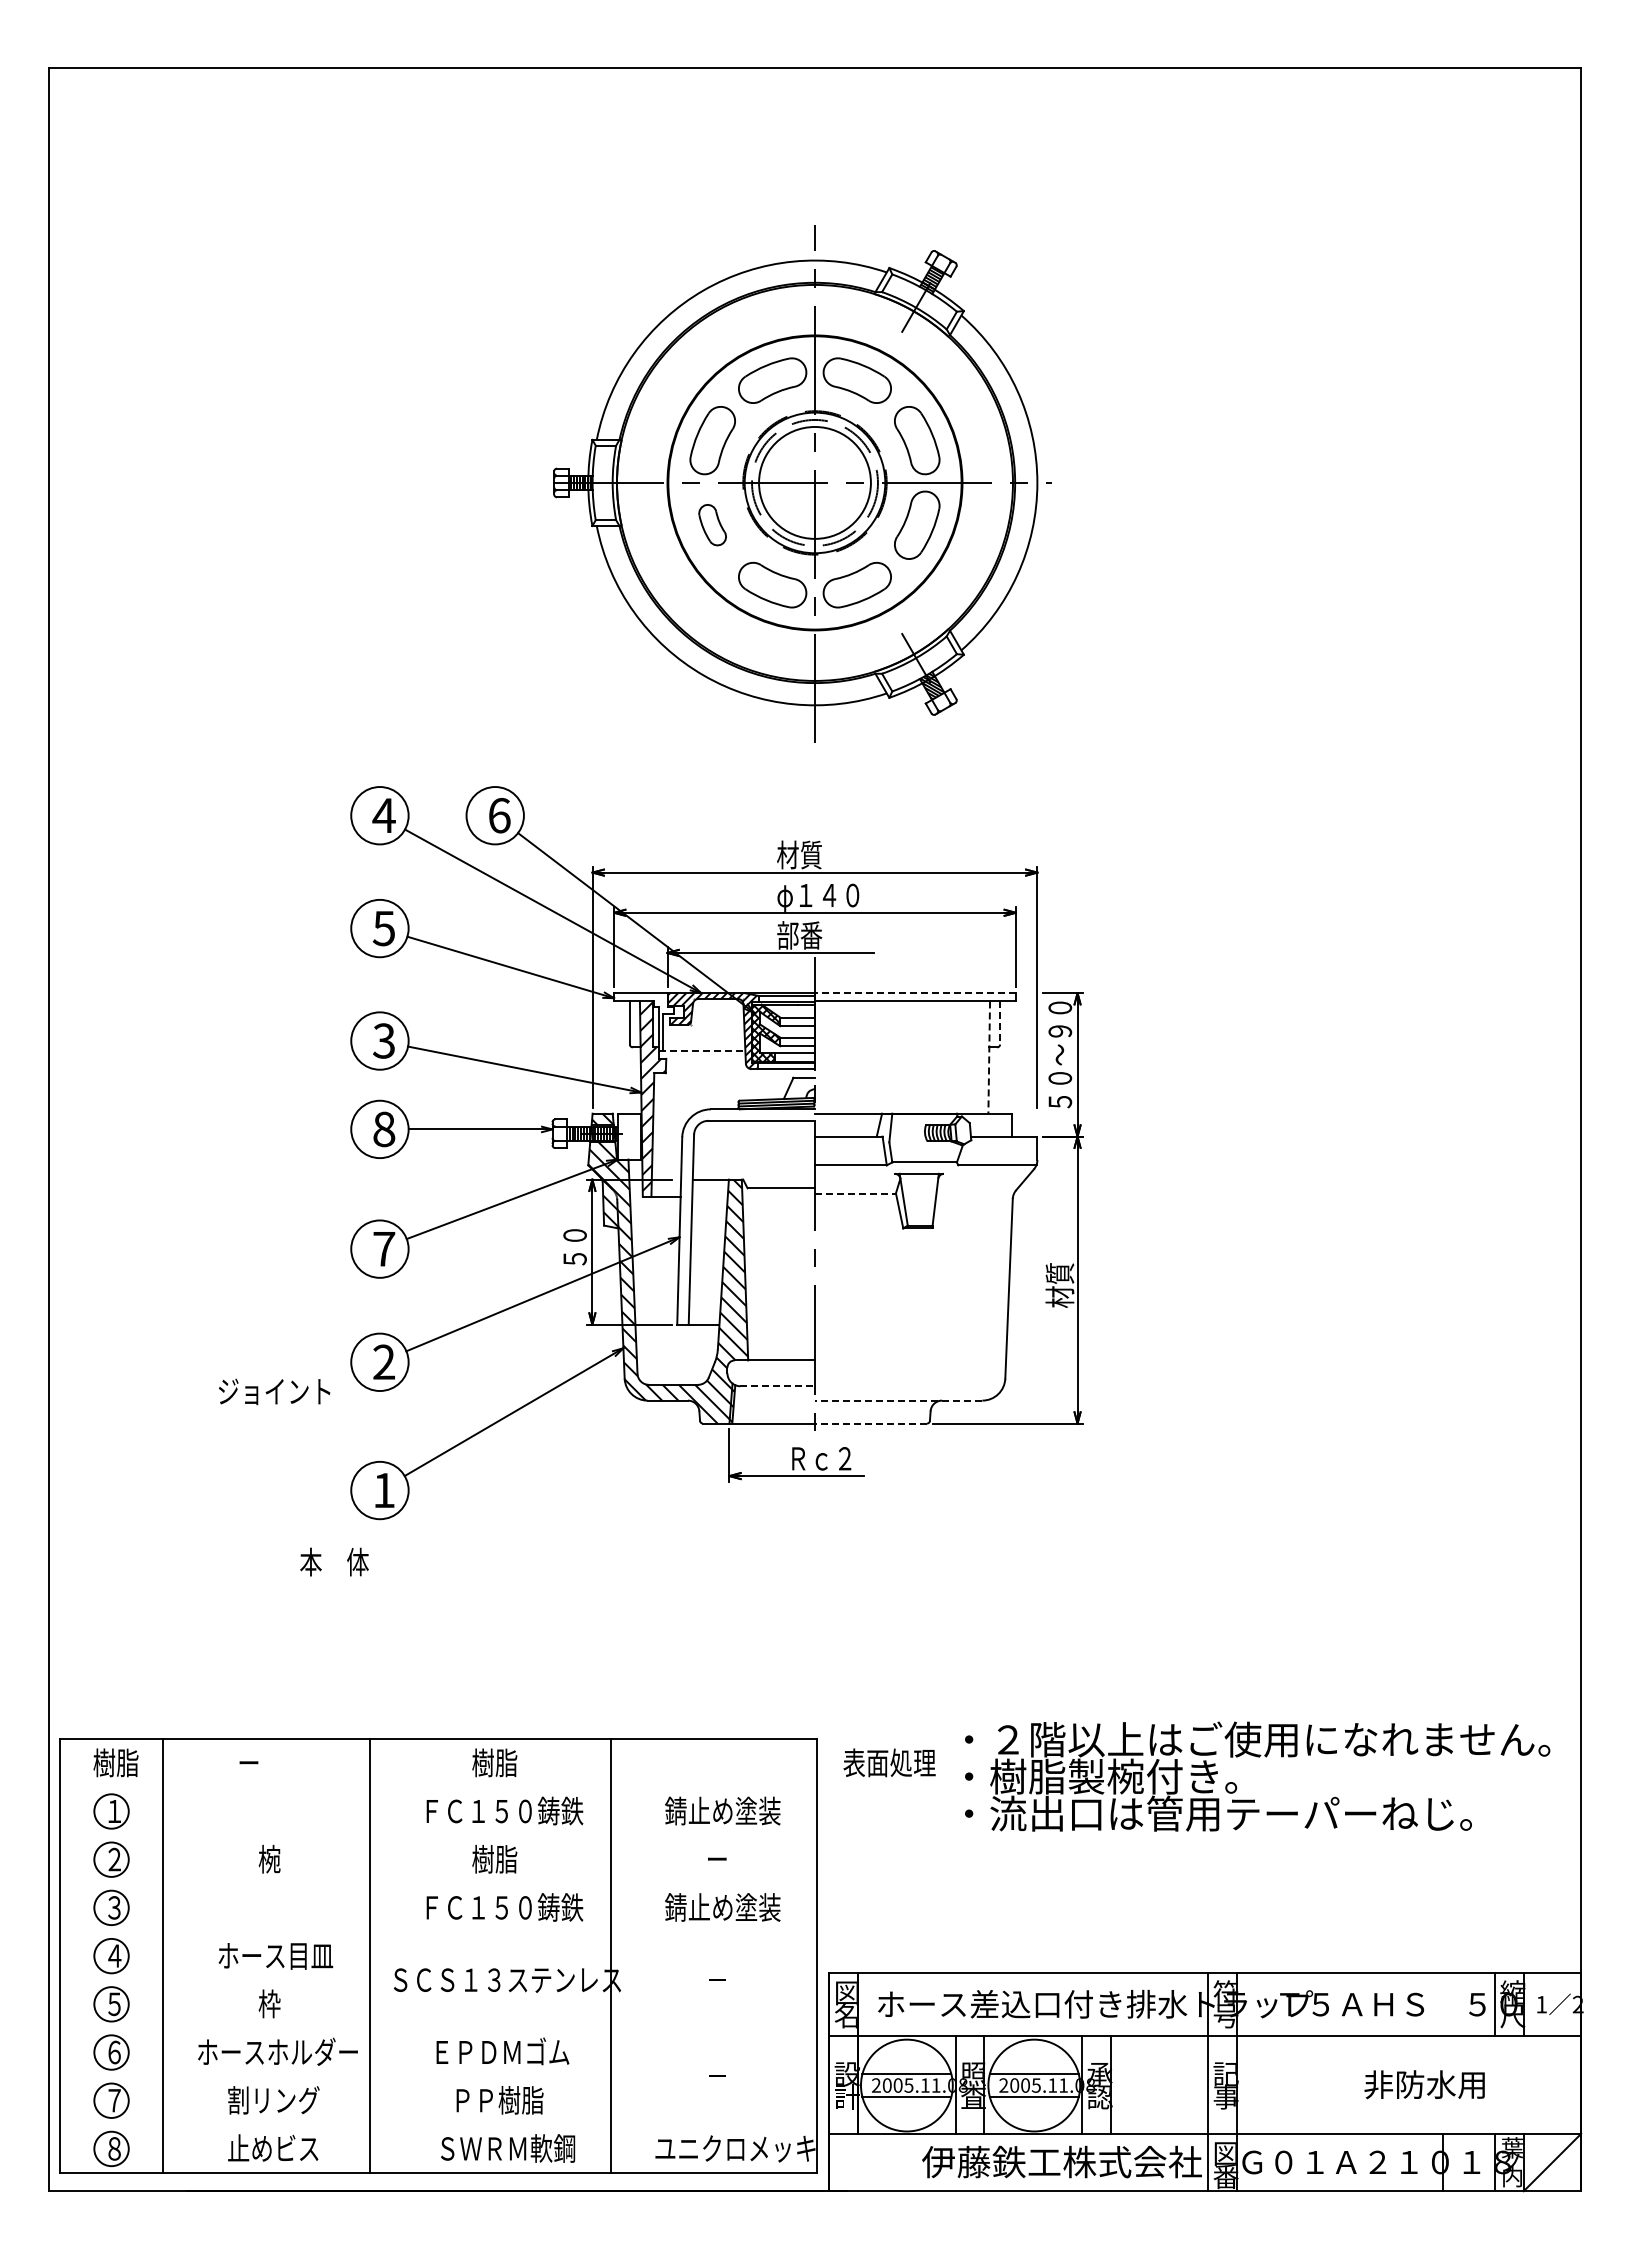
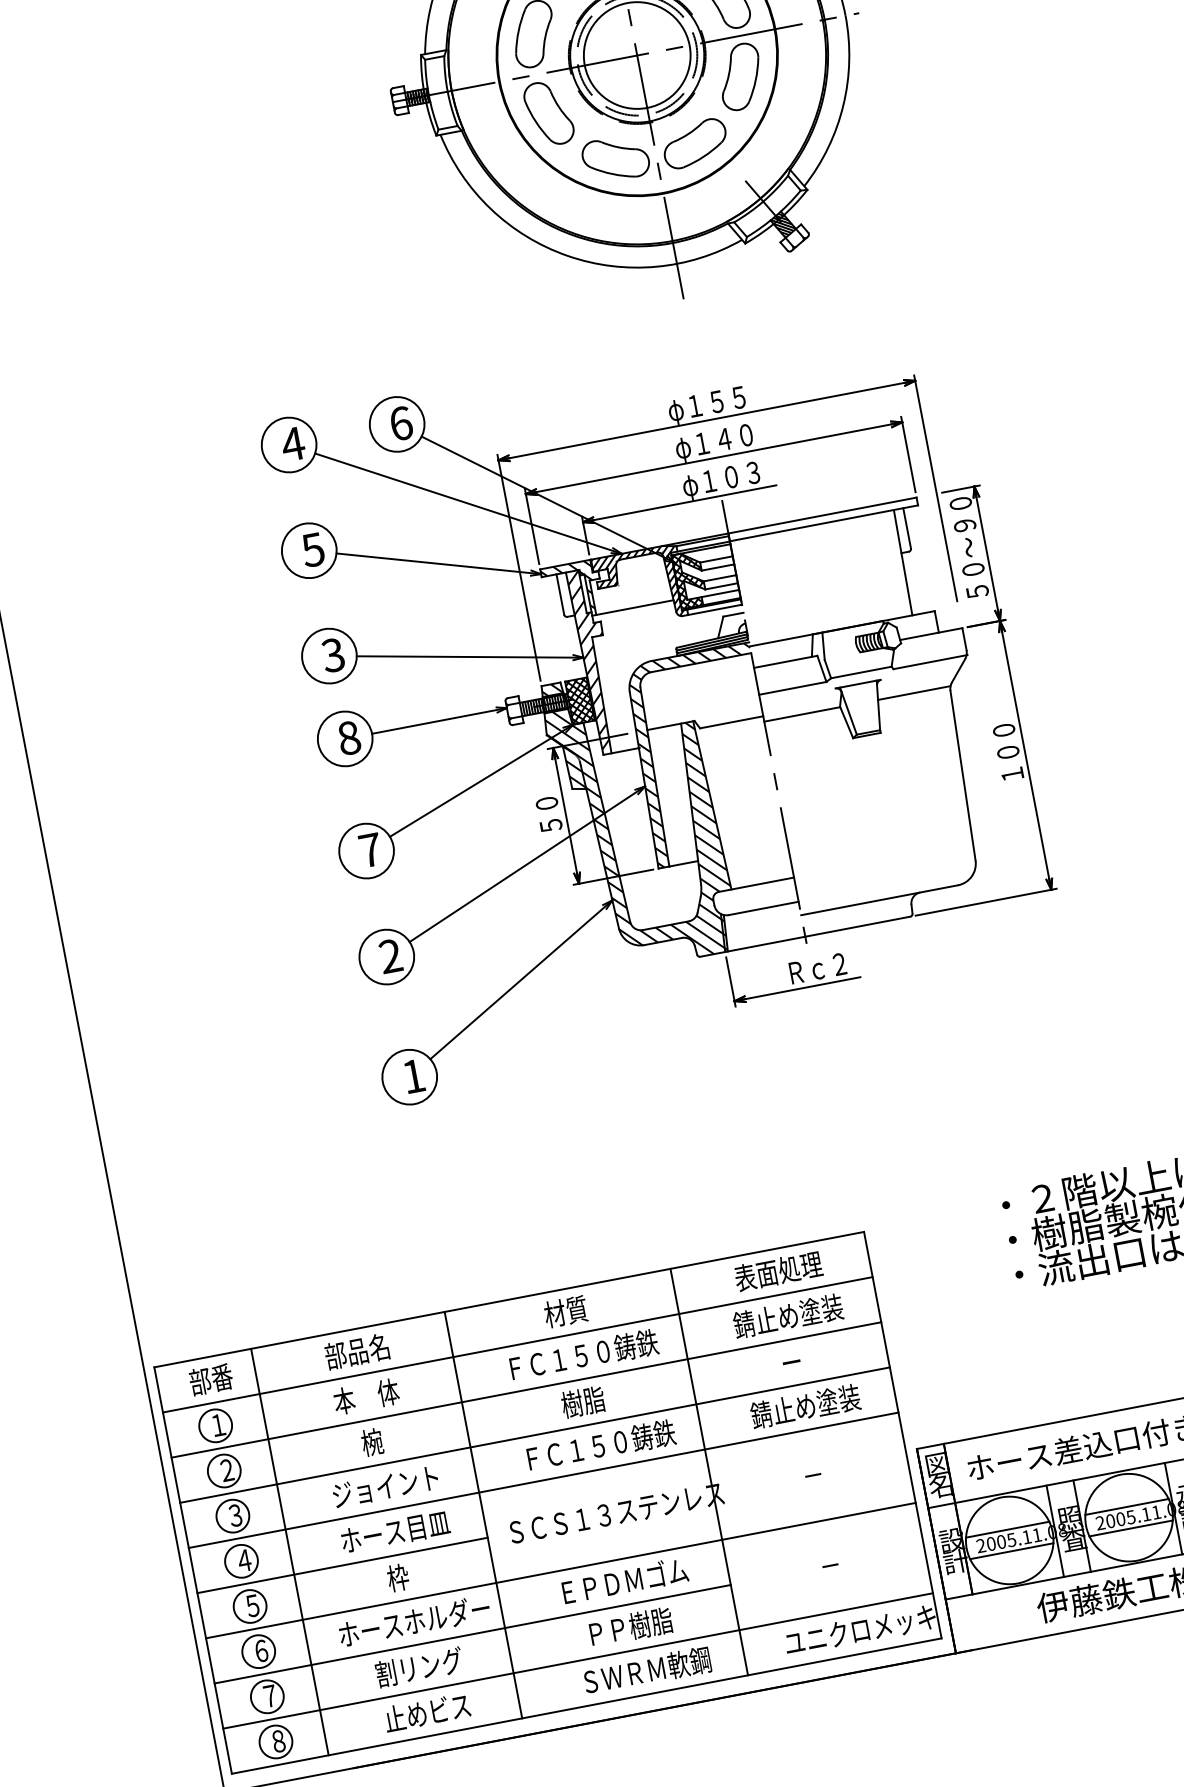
part: (712, 524) -> (548, 112), size x1.67
text: (817, 855) -> (706, 404), 材質 -> φ１５５
text: (817, 936) -> (720, 479), 部番 -> φ１０３
line: (914, 993) -> (821, 516), dashed -> solid
hatch: (640, 1018) -> (569, 588), added
line: (1000, 1022) -> (907, 527), dashed -> solid
line: (702, 1051) -> (633, 608), dashed -> solid
line: (989, 1058) -> (903, 563), dashed -> solid
hatch: (628, 1136) -> (579, 701), added
line: (855, 1194) -> (802, 714), dashed -> solid
line: (974, 1194) -> (913, 693), added
hatch: (745, 1216) -> (703, 755), added
text: (1059, 1275) -> (1007, 754), 材質 -> １００
line: (778, 1386) -> (764, 908), dashed -> solid
text: (274, 1391) -> (385, 1486), moved
line: (898, 1400) -> (879, 900), dashed -> solid
line: (870, 1423) -> (857, 926), dashed -> solid
text: (334, 1561) -> (366, 1396), moved
text: (115, 1762) -> (210, 1379), 樹脂 -> 部番
text: (271, 1762) -> (356, 1351), ー -> 部品名
text: (494, 1762) -> (565, 1311), 樹脂 -> 材質
text: (889, 1762) -> (778, 1270), moved
line: (438, 1787) -> (517, 1344), added
line: (438, 1835) -> (526, 1389), added
line: (438, 1883) -> (534, 1434), added
line: (438, 1932) -> (543, 1480), added
line: (214, 1980) -> (342, 1565), added
line: (438, 2028) -> (560, 1570), added
line: (334, 2076) -> (471, 1634), added
line: (438, 2124) -> (577, 1660), added

